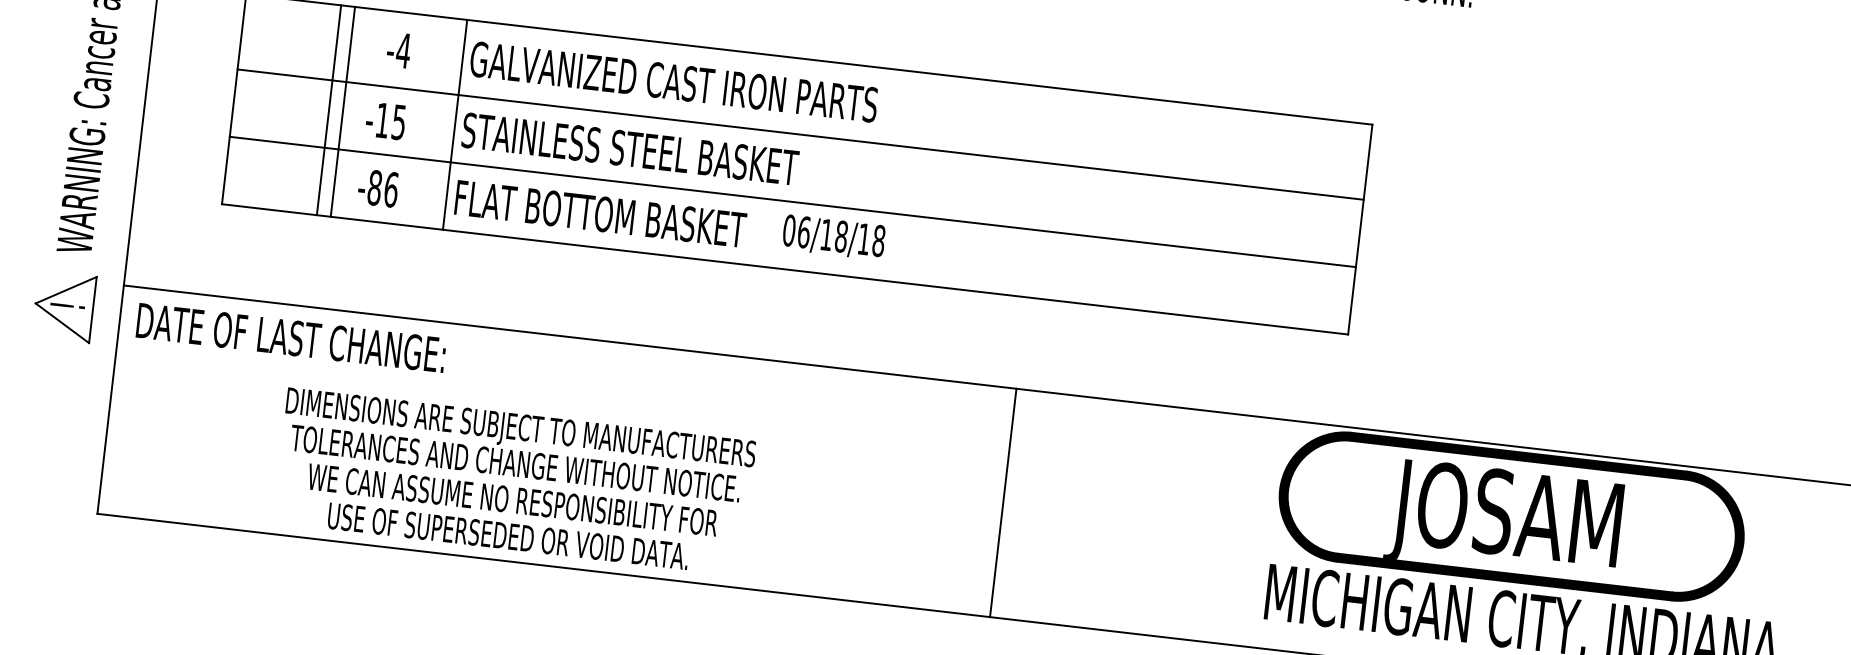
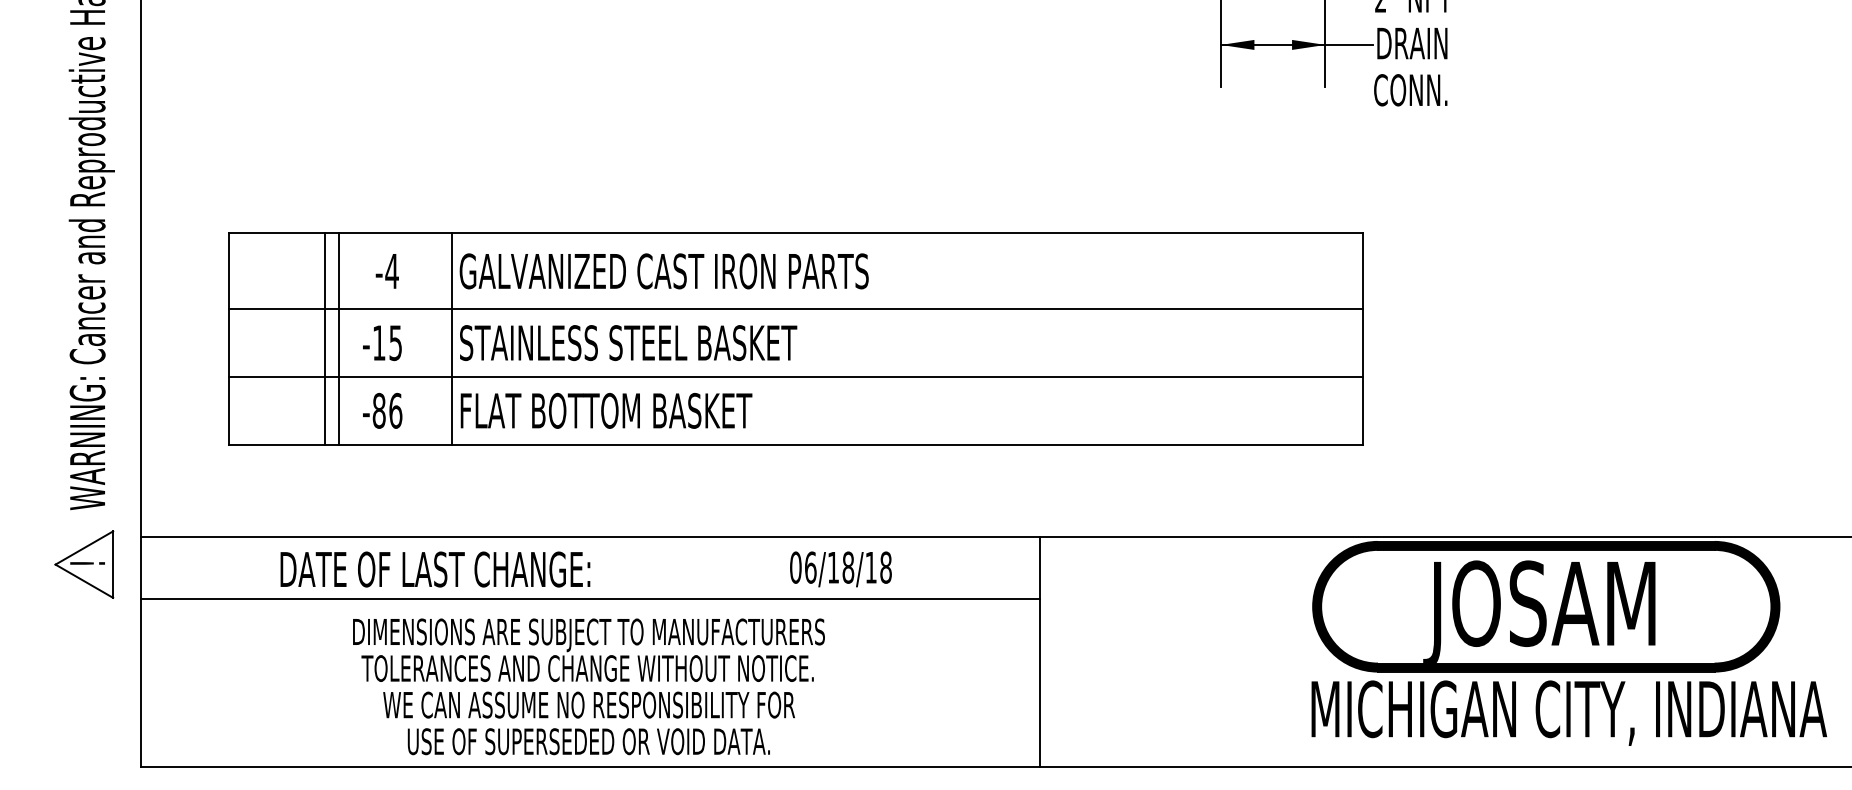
text: (833, 237) -> (840, 569), moved
text: (291, 337) -> (435, 569), moved
line: (563, 399) -> (590, 599), added
text: (514, 481) -> (588, 686), moved

